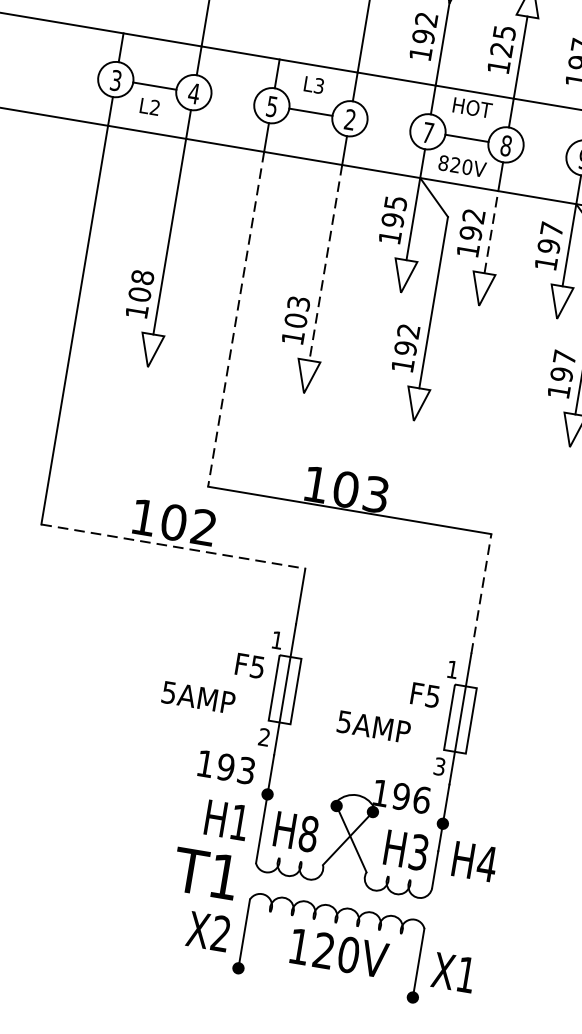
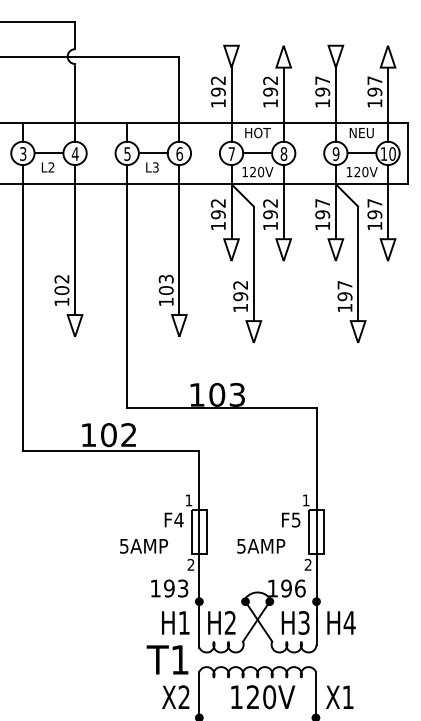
text: (502, 41) -> (270, 86), 125 -> 192
text: (314, 85) -> (152, 167), moved
text: (350, 118) -> (179, 153), 2 -> 6
text: (444, 163) -> (245, 172), 820V -> 120V
text: (395, 203) -> (218, 203), 195 -> 192
line: (491, 231) -> (283, 211), dashed -> solid
line: (325, 264) -> (179, 250), dashed -> solid
text: (142, 276) -> (61, 278), 108 -> 102
line: (236, 319) -> (127, 296), dashed -> solid
line: (173, 546) -> (111, 450), dashed -> solid
line: (481, 594) -> (316, 448), dashed -> solid
text: (256, 666) -> (178, 519), F5 -> F4
text: (438, 765) -> (307, 564), 3 -> 2
text: (308, 833) -> (230, 622), H8 -> H2

